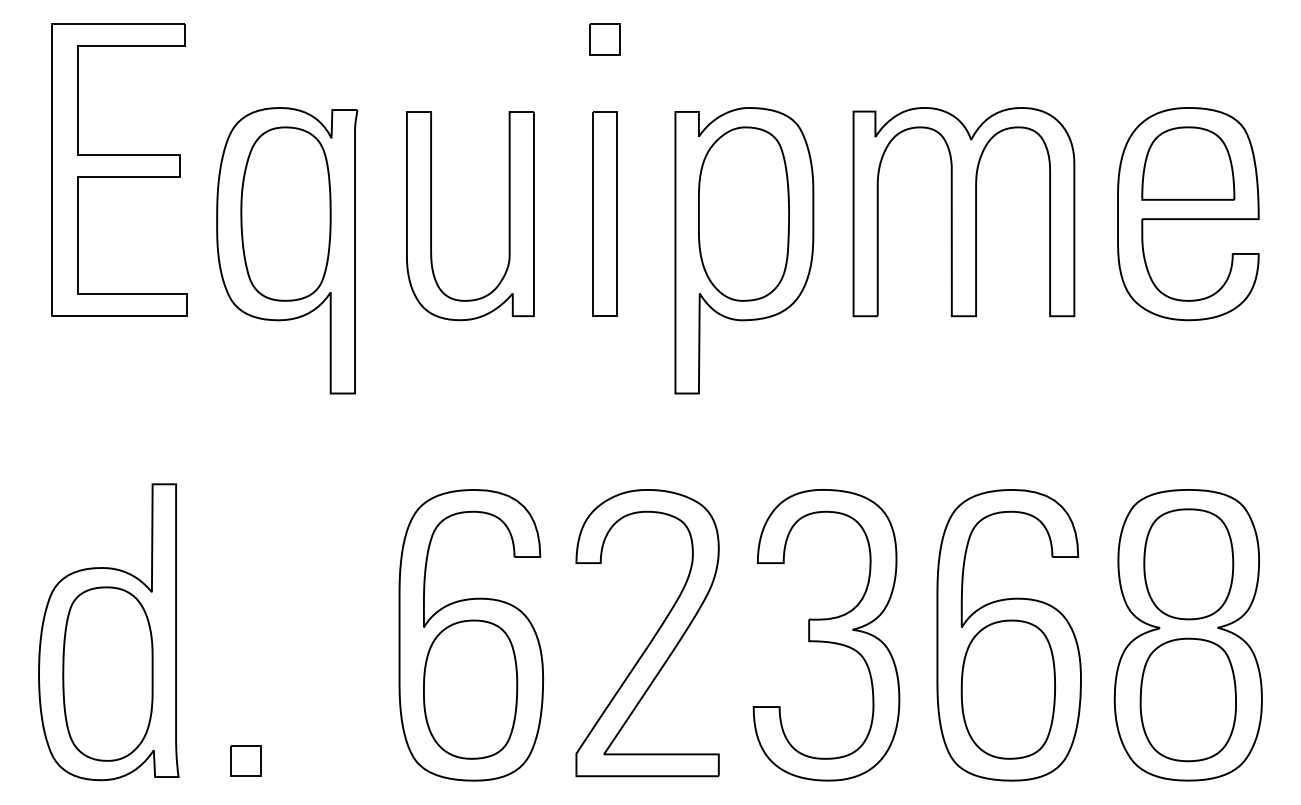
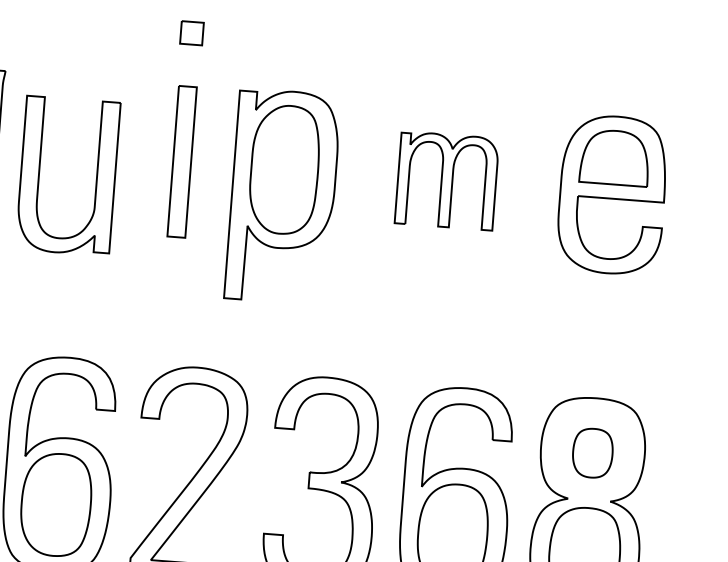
part: (963, 212) -> (446, 181), size x0.6
part: (508, 216) -> (96, 178), moved
part: (1188, 564) -> (592, 453), size x0.6

